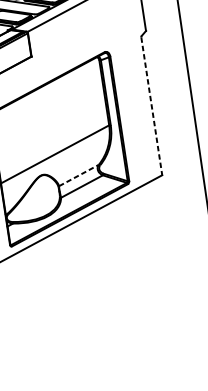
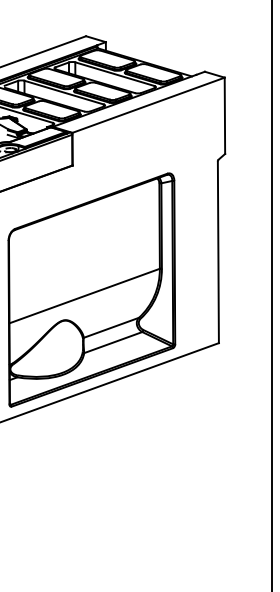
line: (151, 106) -> (218, 252), dashed -> solid
line: (78, 175) -> (111, 327), dashed -> solid

